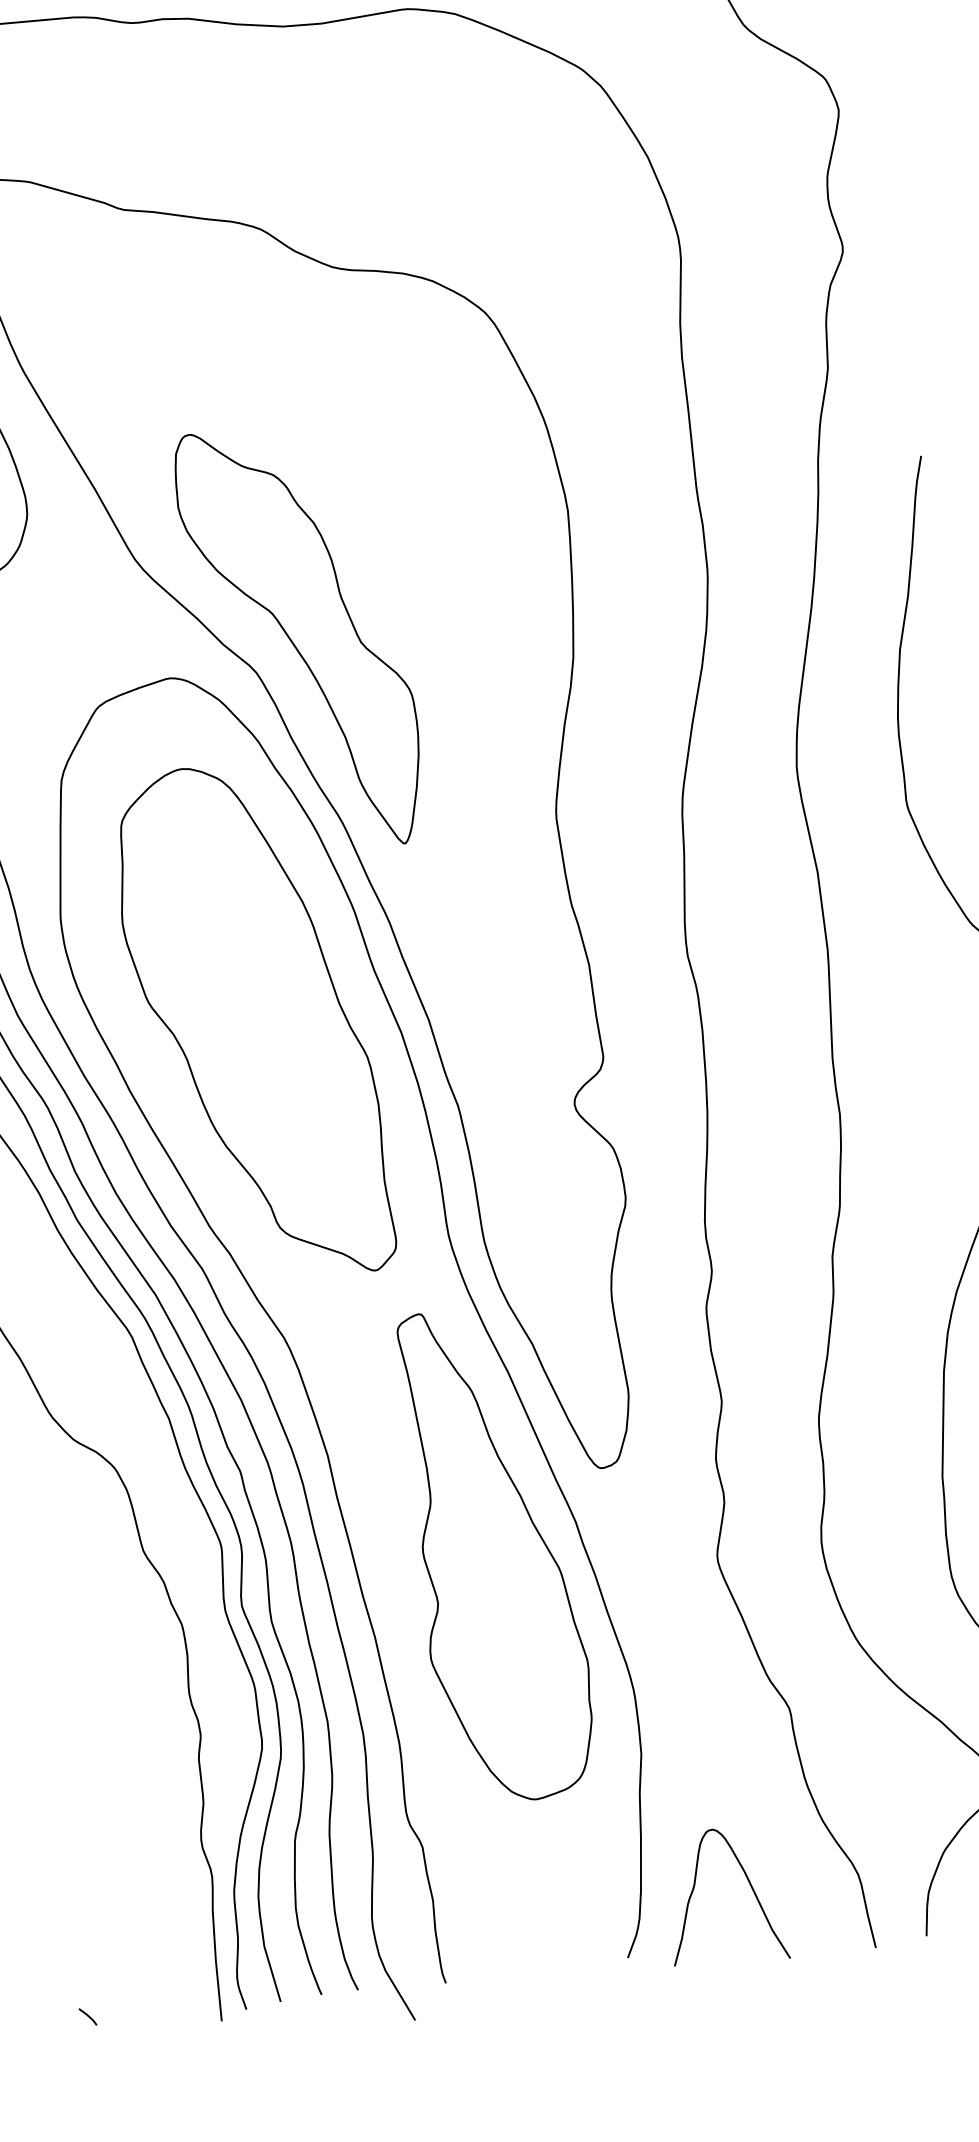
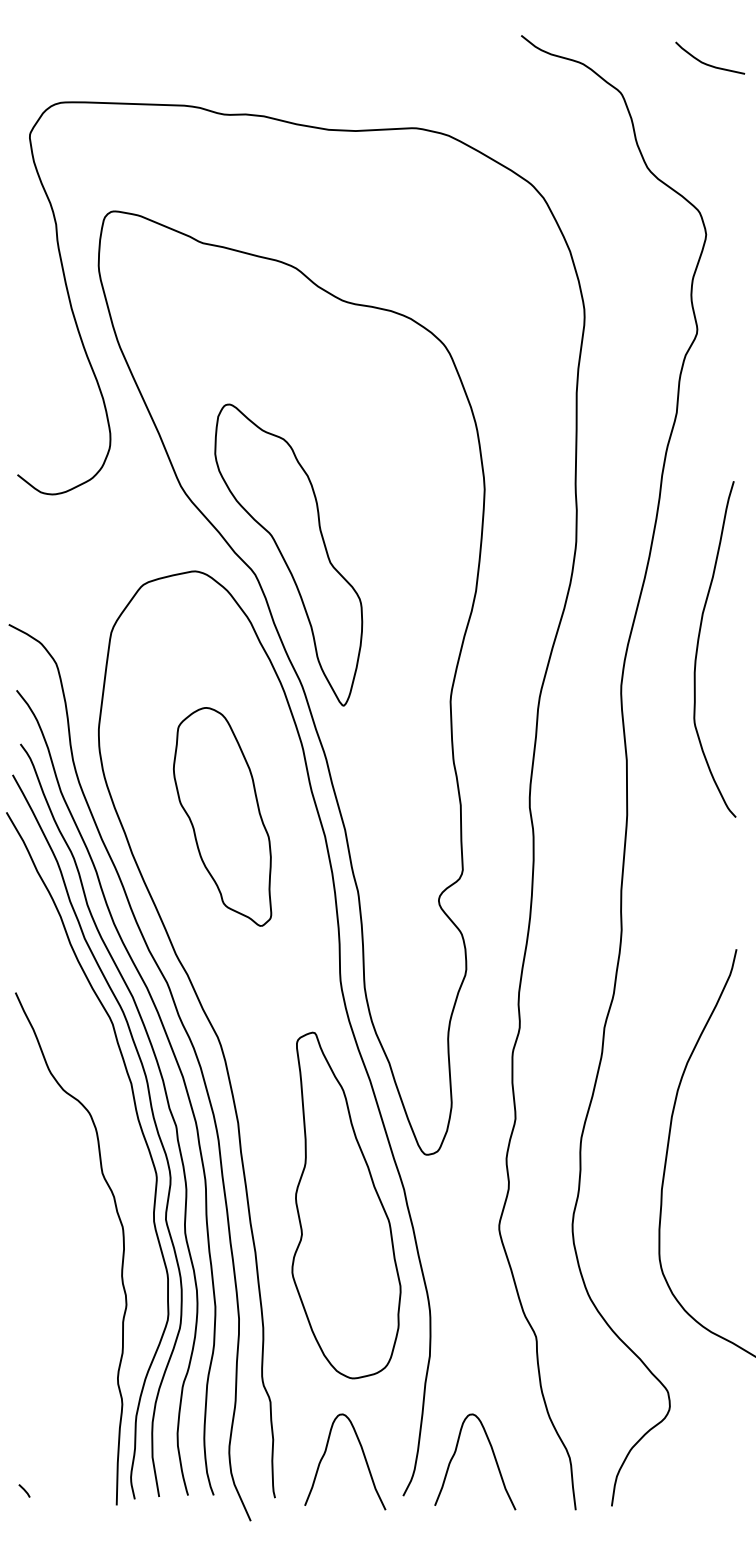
part: (251, 1022) -> (222, 816), size x0.6
curve: (564, 1908) -> (363, 1456), added

